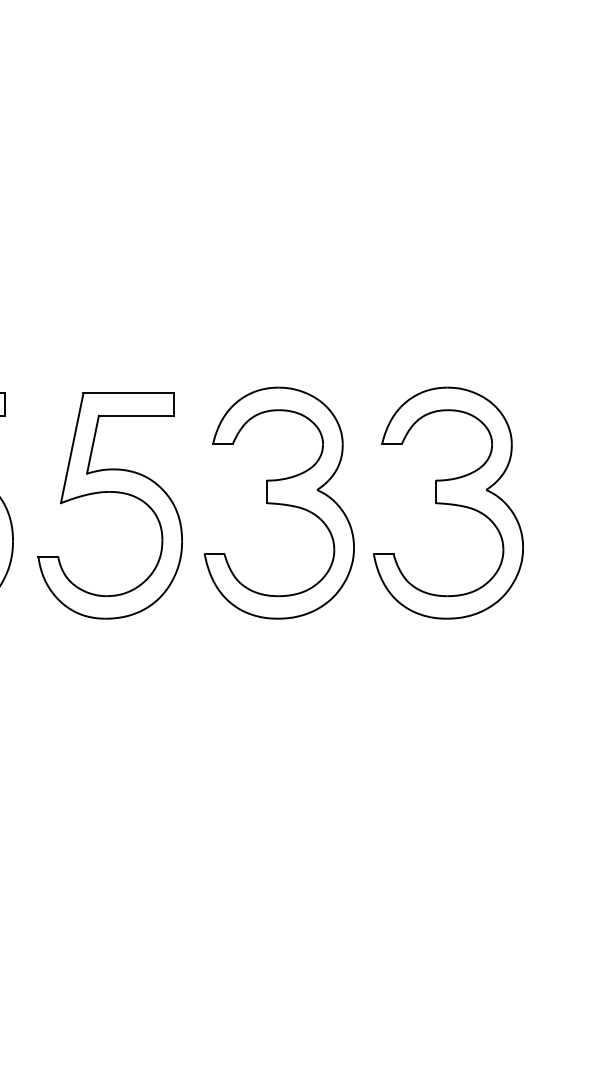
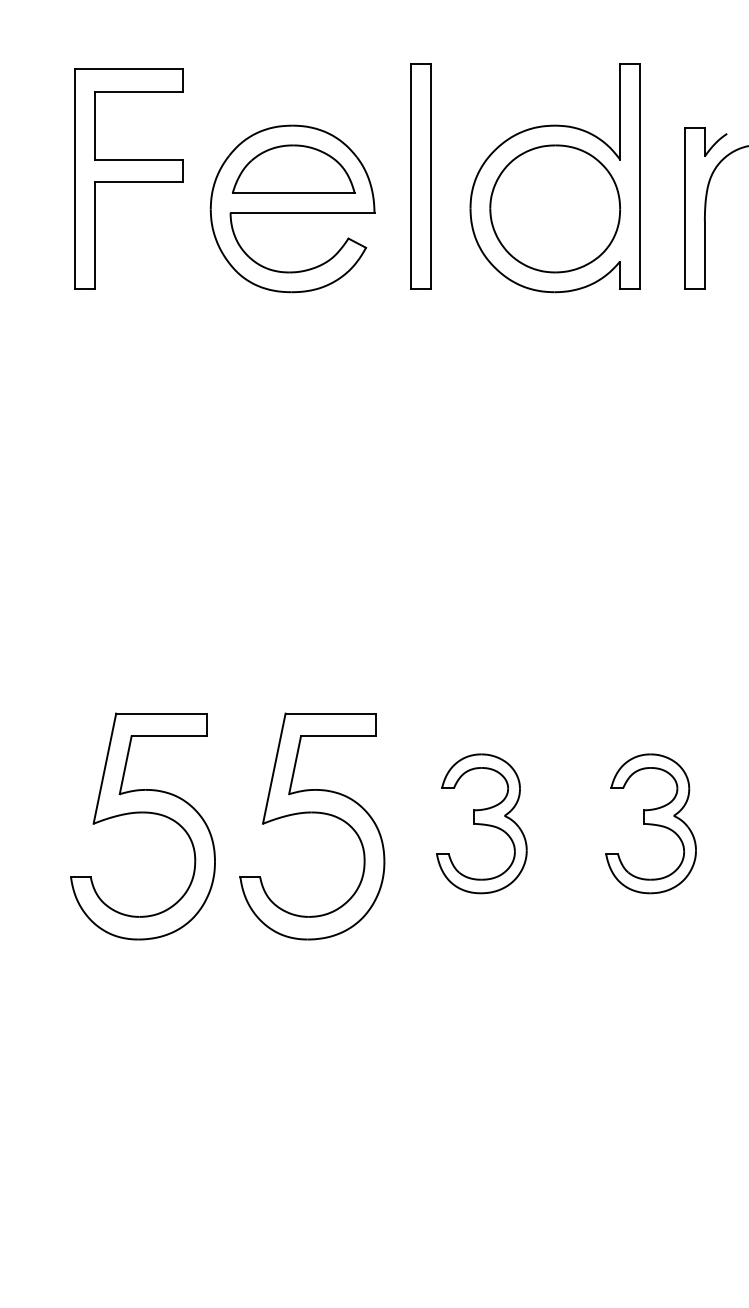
part: (279, 502) -> (481, 823), size x0.6
part: (447, 502) -> (650, 823), size x0.6

